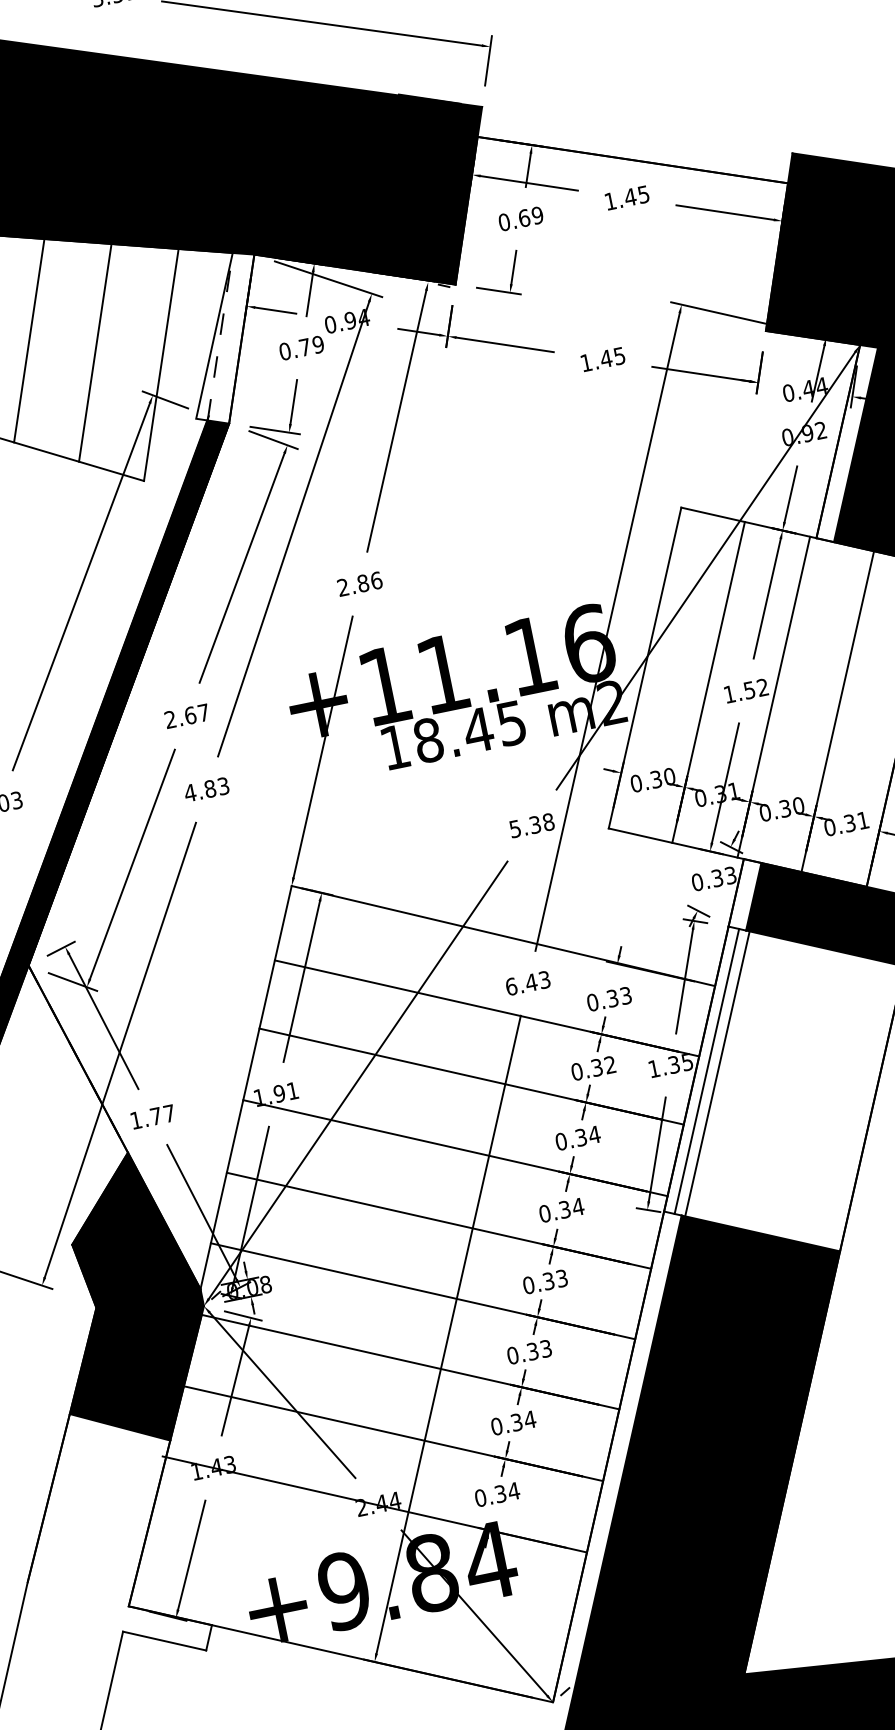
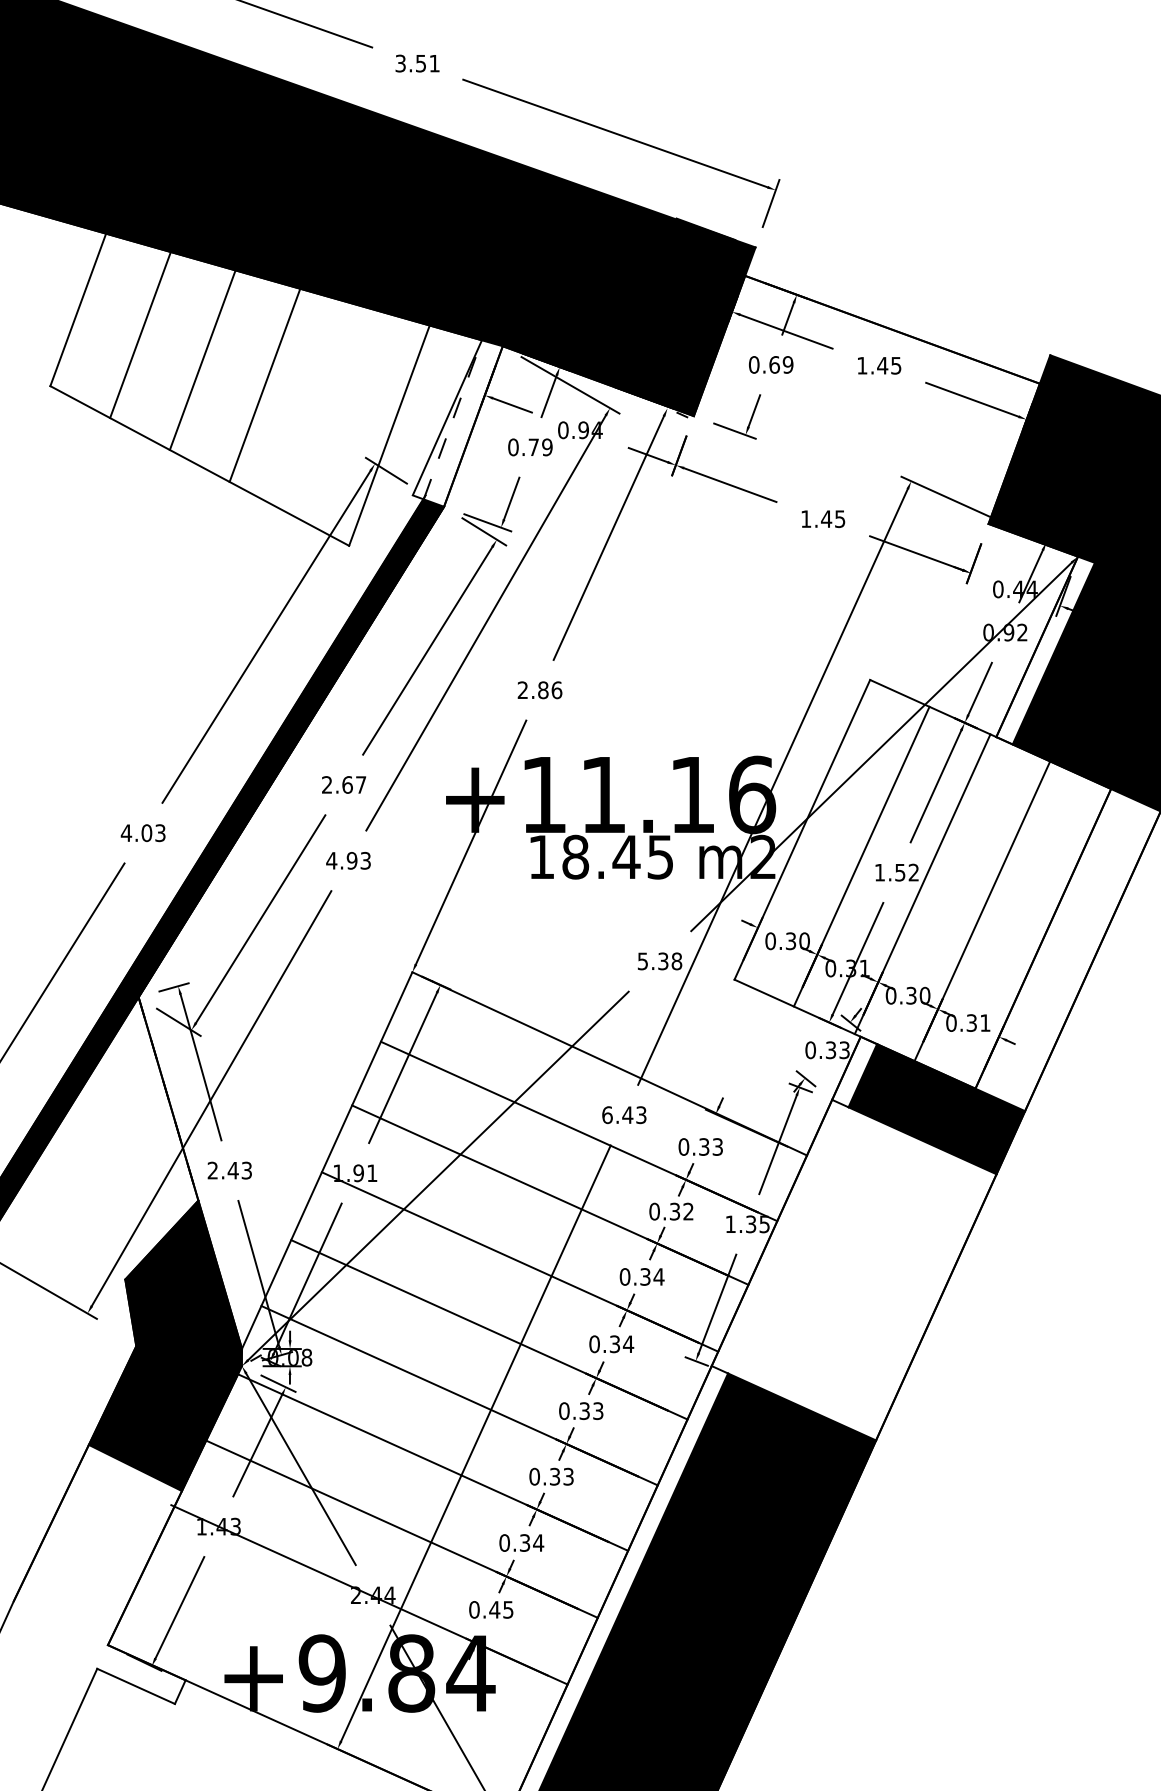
line: (95, 352) -> (327, 410), removed
text: (209, 788) -> (351, 860), 4.83 -> 4.93
line: (706, 1071) -> (781, 1237), removed
line: (717, 1073) -> (791, 1241), removed
text: (152, 1116) -> (229, 1170), 1.77 -> 2.43
text: (507, 1492) -> (501, 1609), 0.34 -> 0.45

